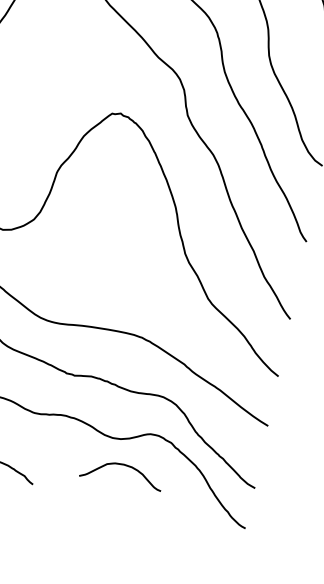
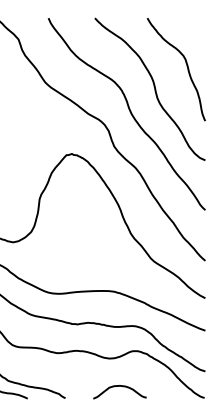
curve: (123, 465) -> (119, 386), moved

